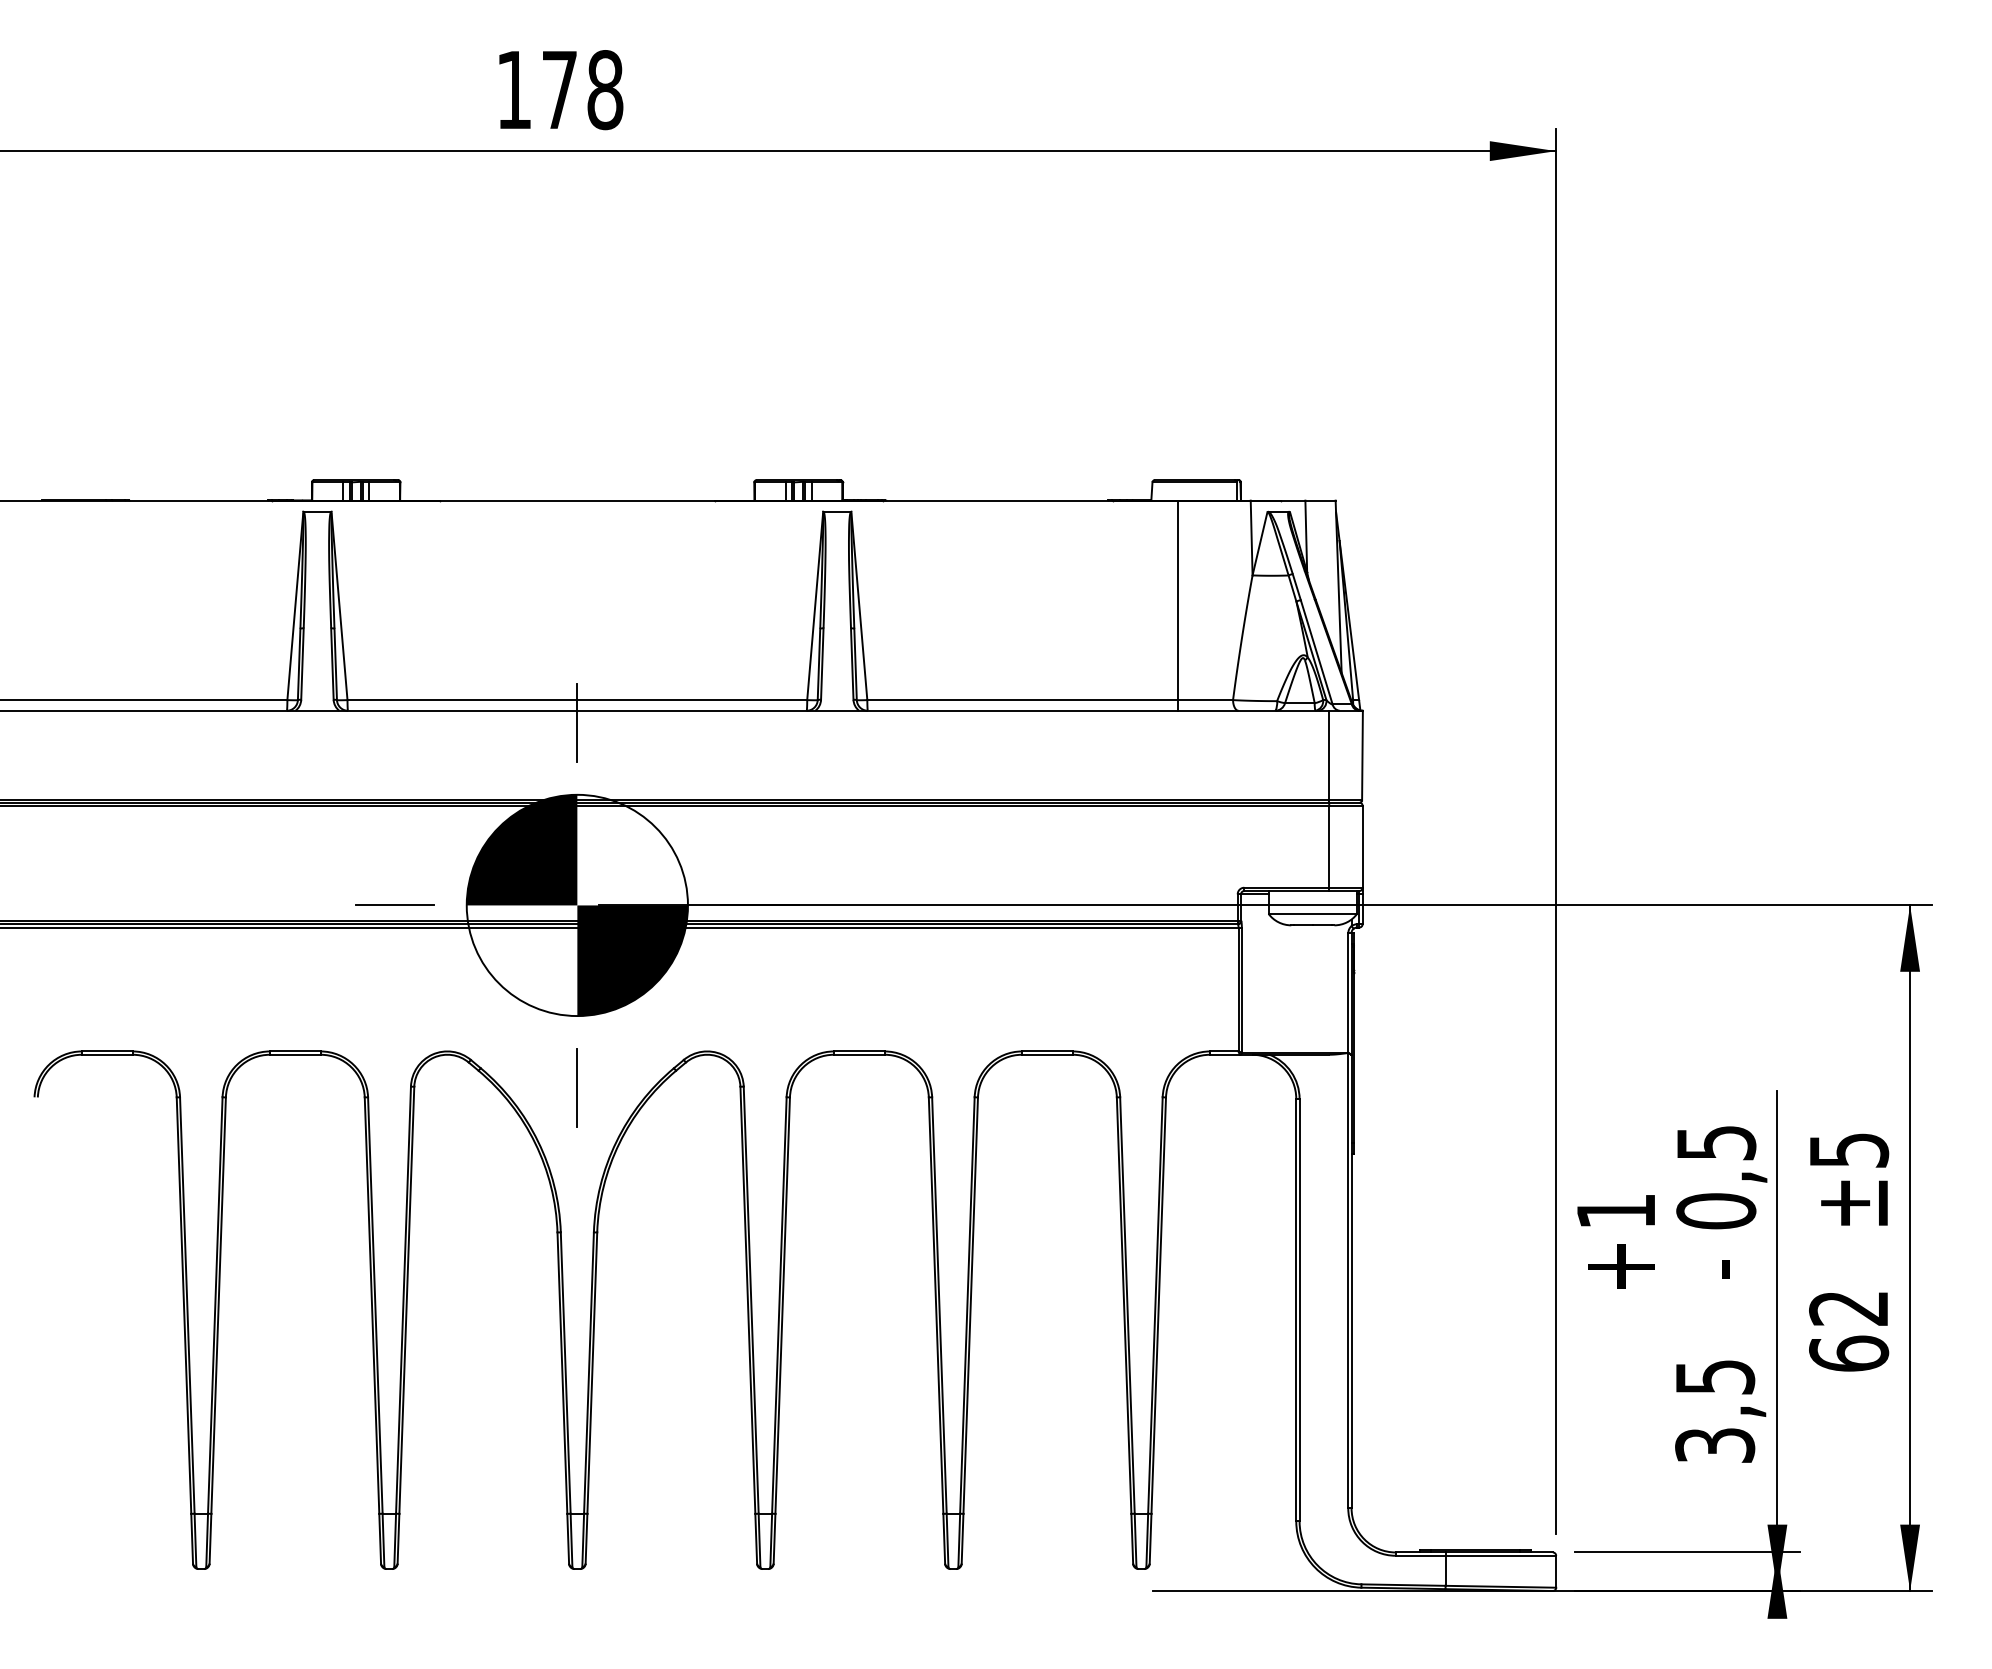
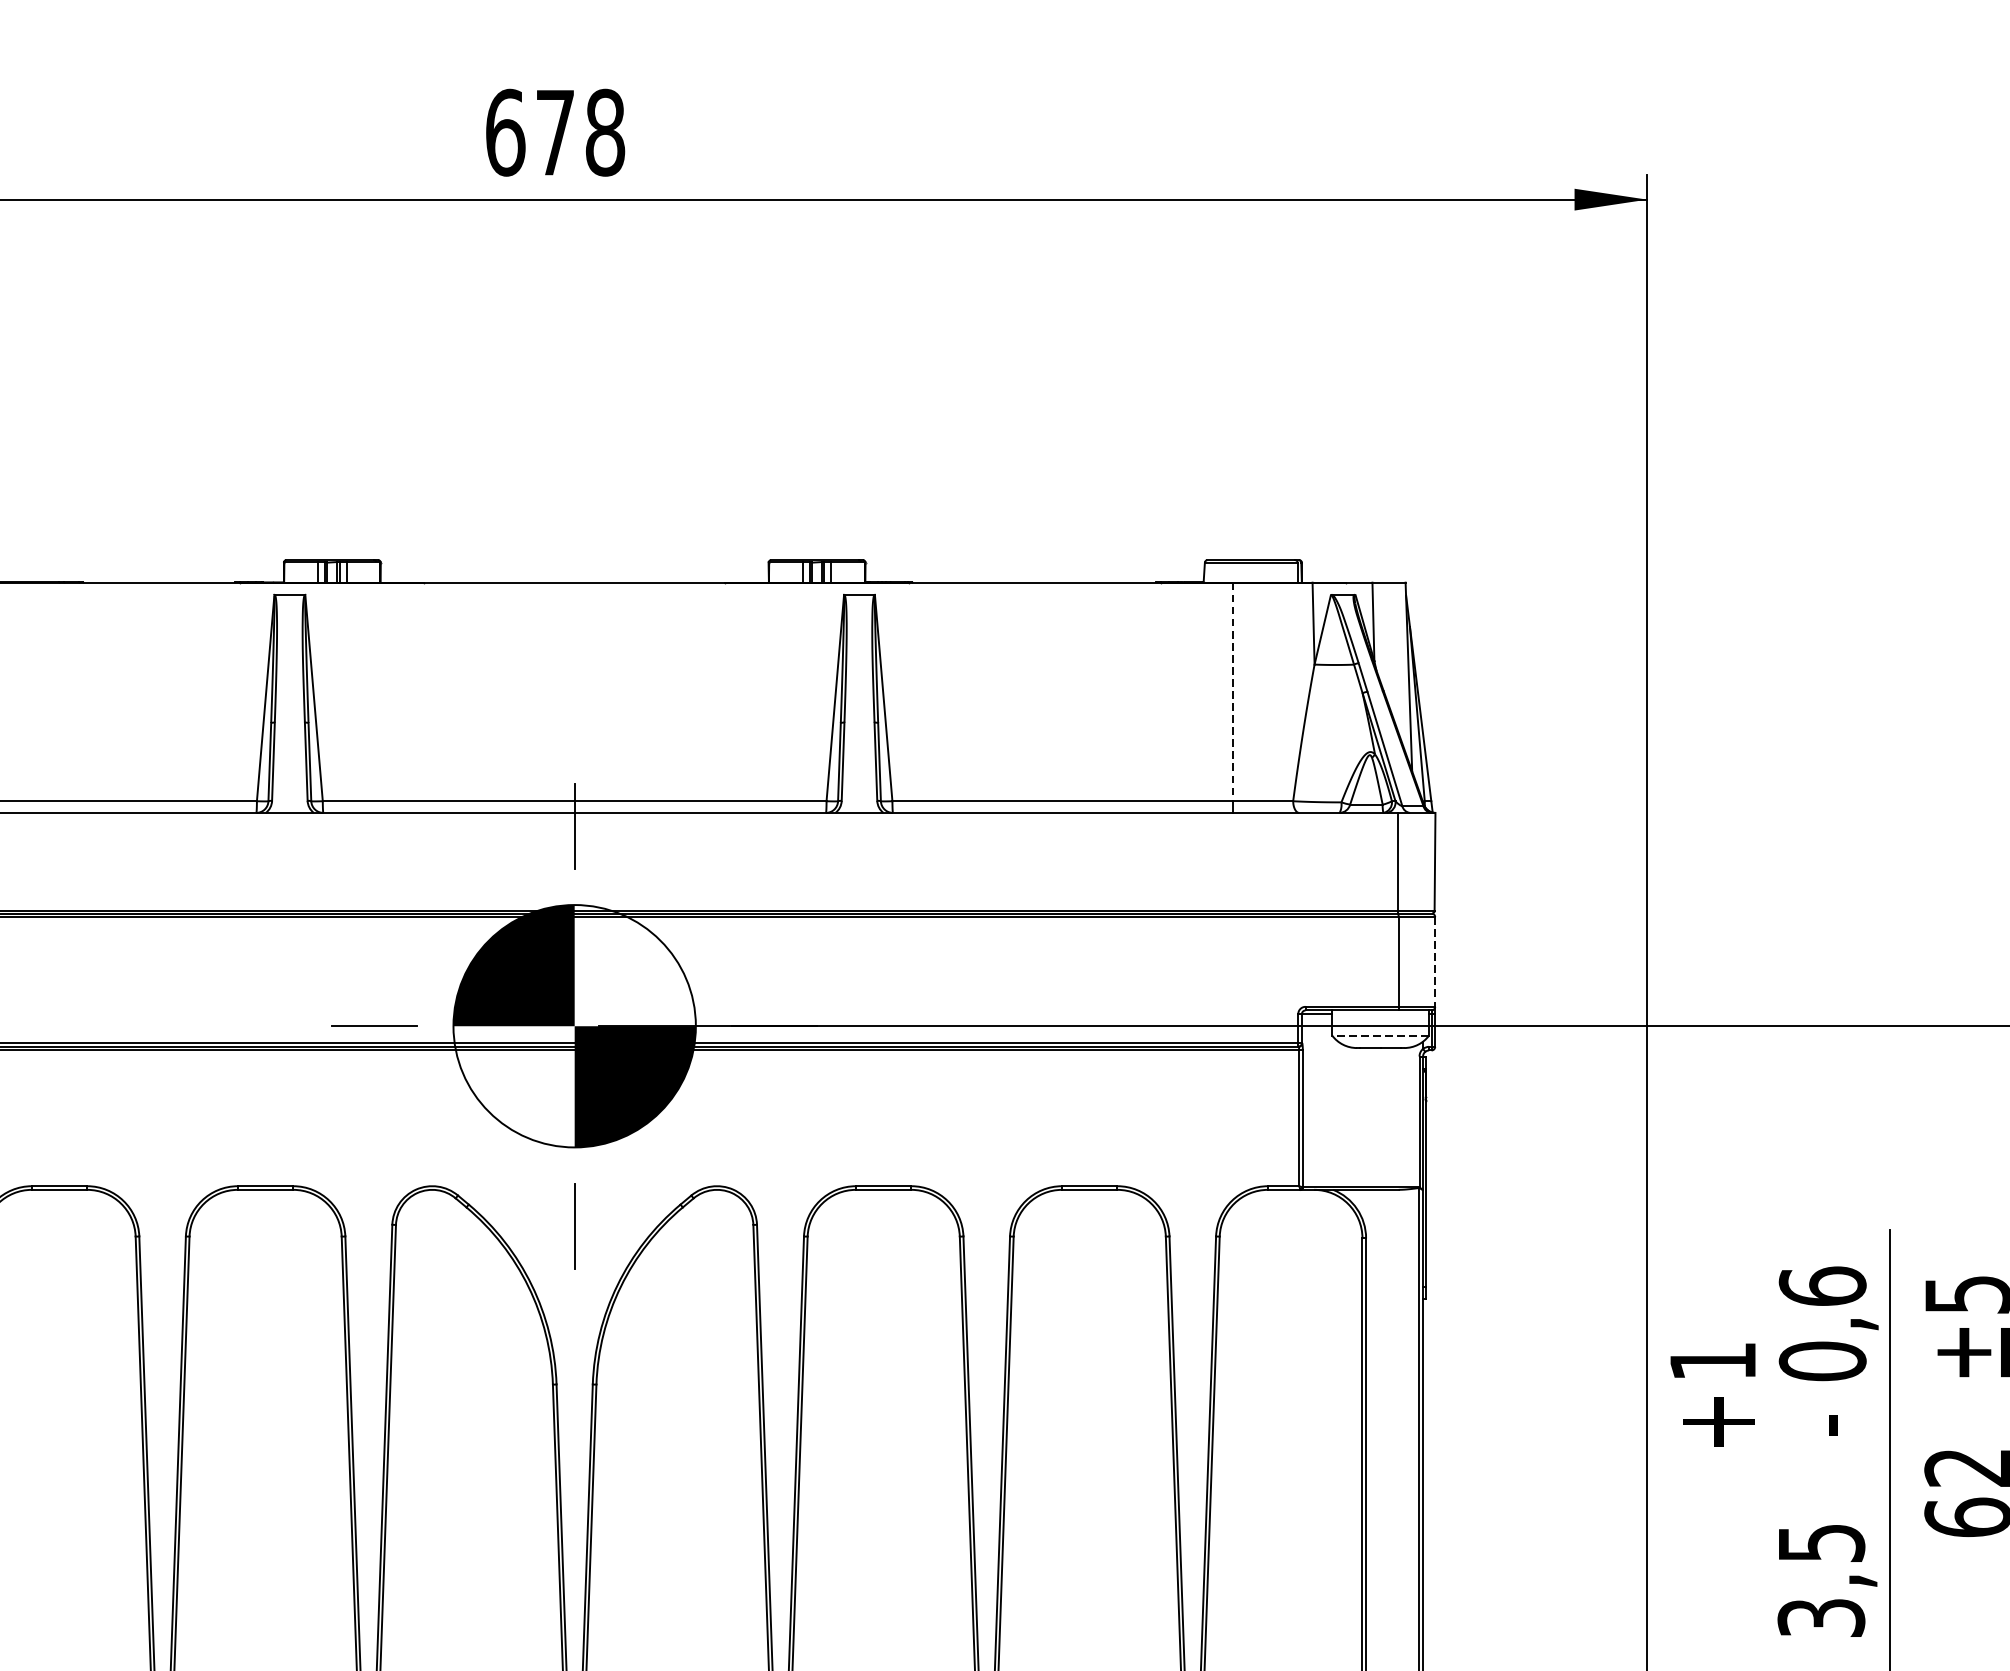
text: (514, 90) -> (505, 133), 178 -> 678
line: (1177, 600) -> (1232, 692), solid -> dashed
line: (1362, 846) -> (1435, 961), solid -> dashed
line: (1312, 913) -> (1380, 1035), solid -> dashed
text: (1716, 1142) -> (1822, 1286), 0,5 -> 0,6

